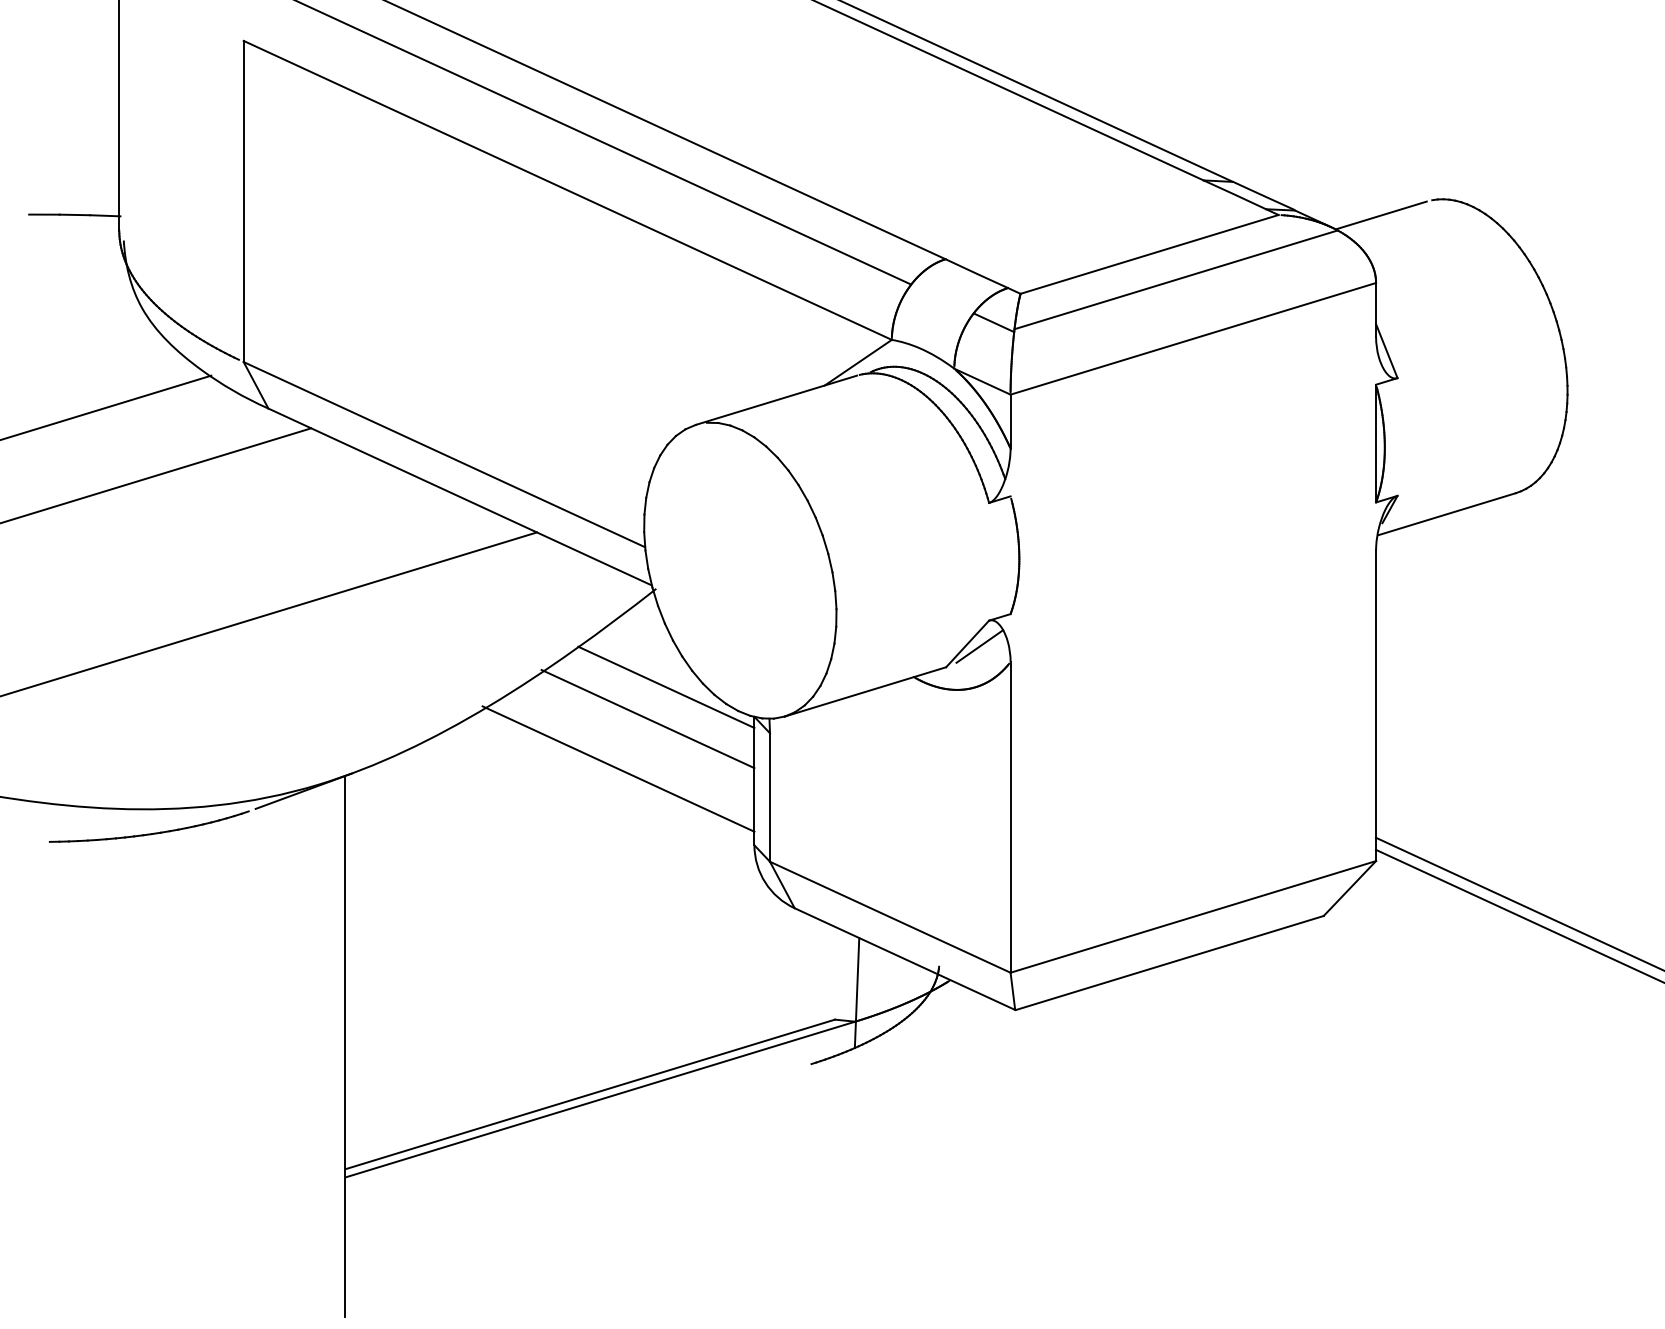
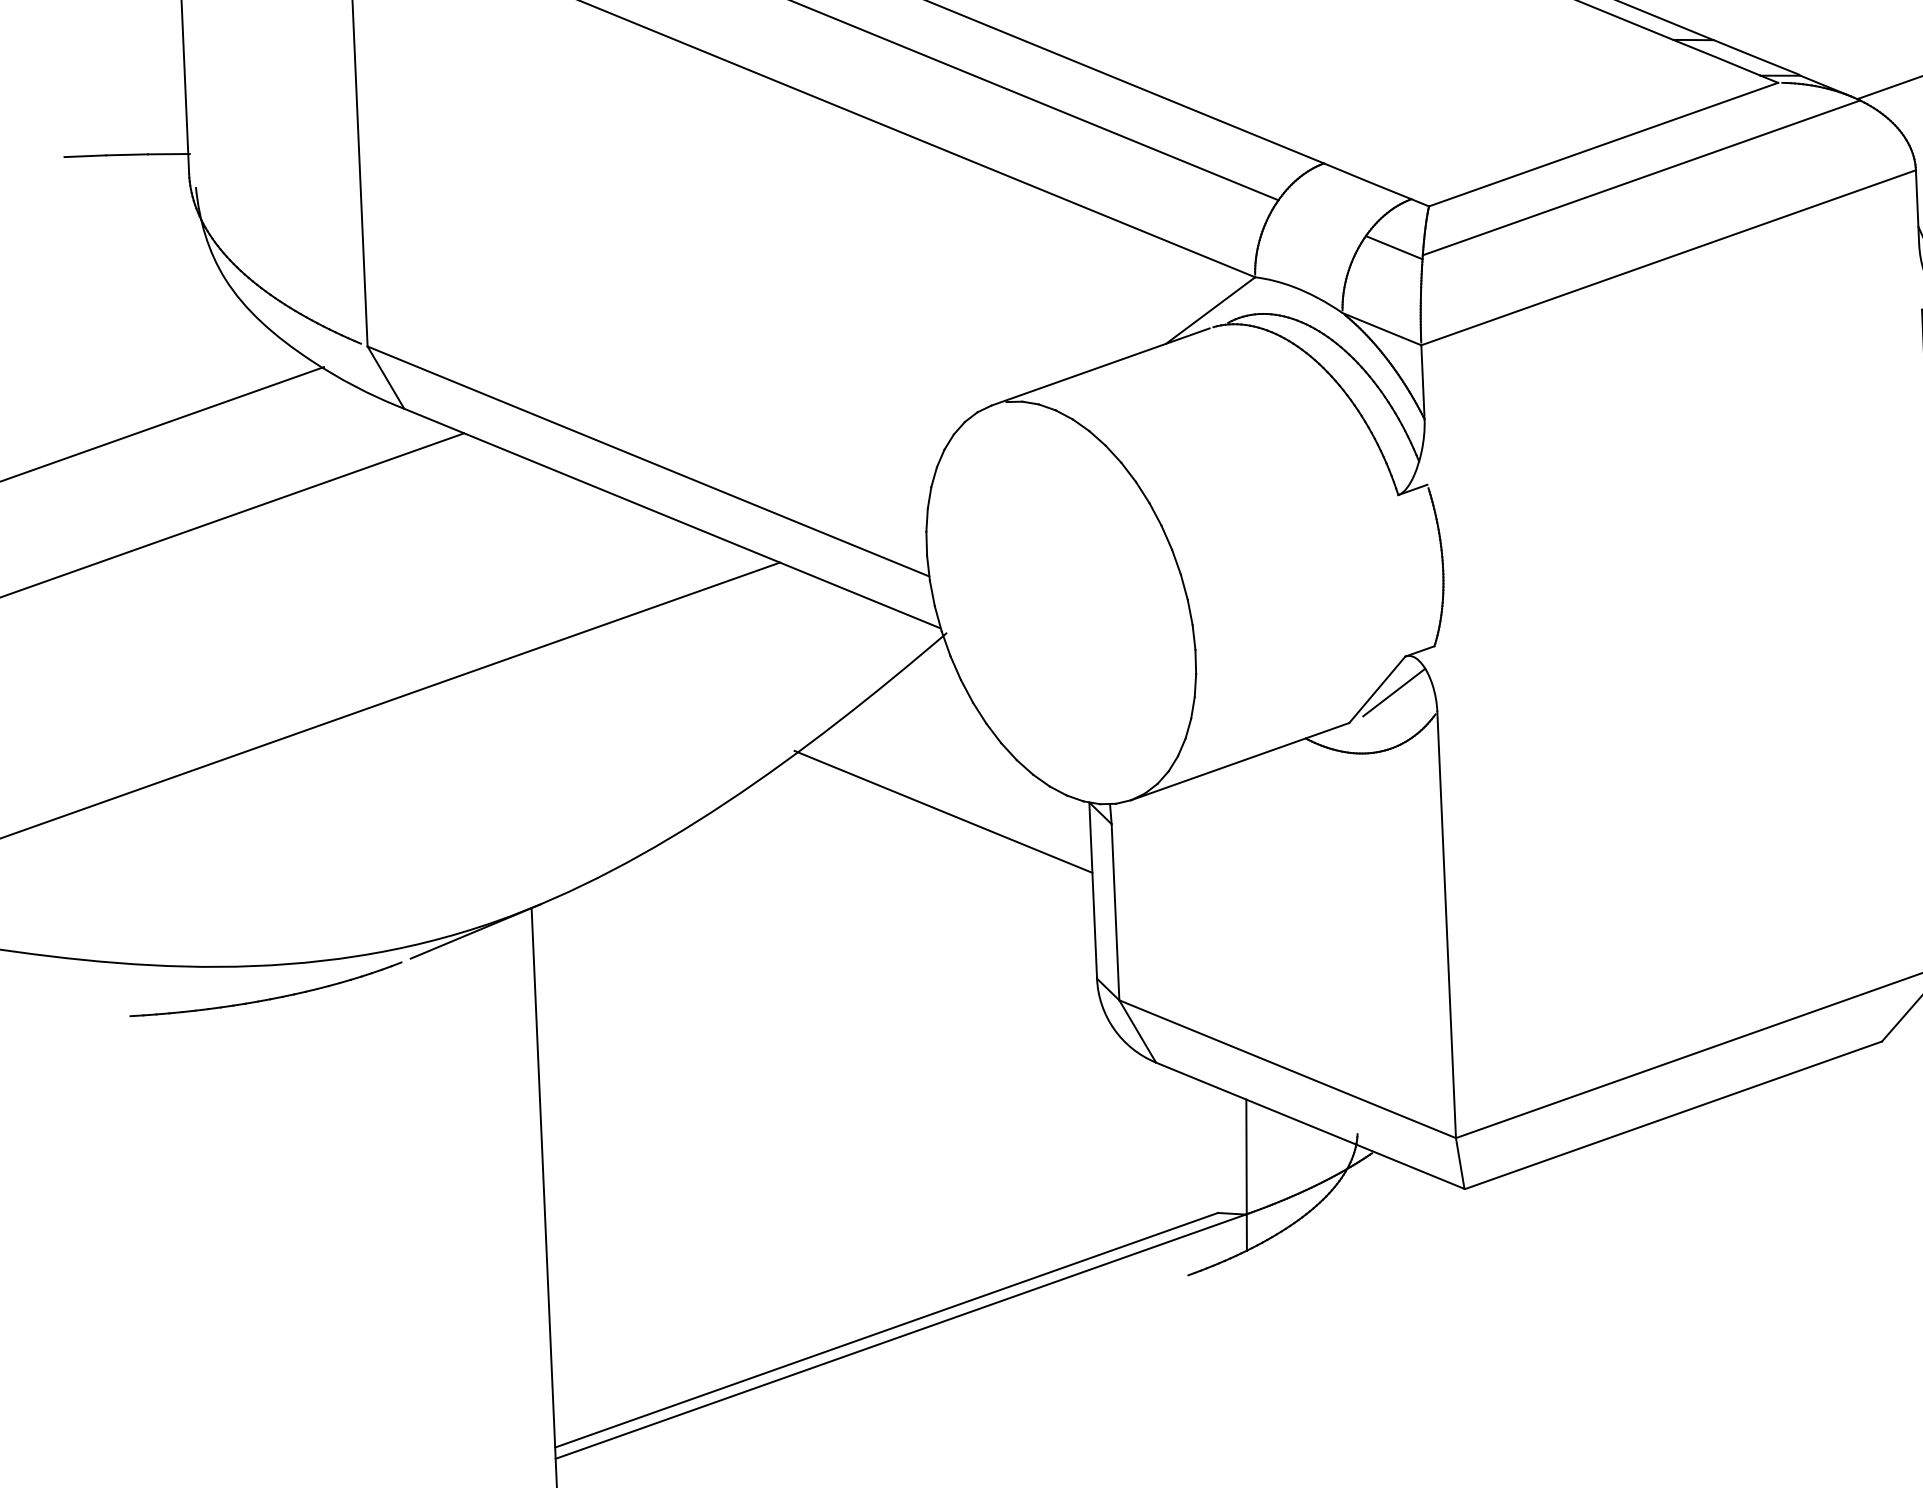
line: (666, 686) -> (966, 766), removed
line: (618, 768) -> (905, 881), removed

